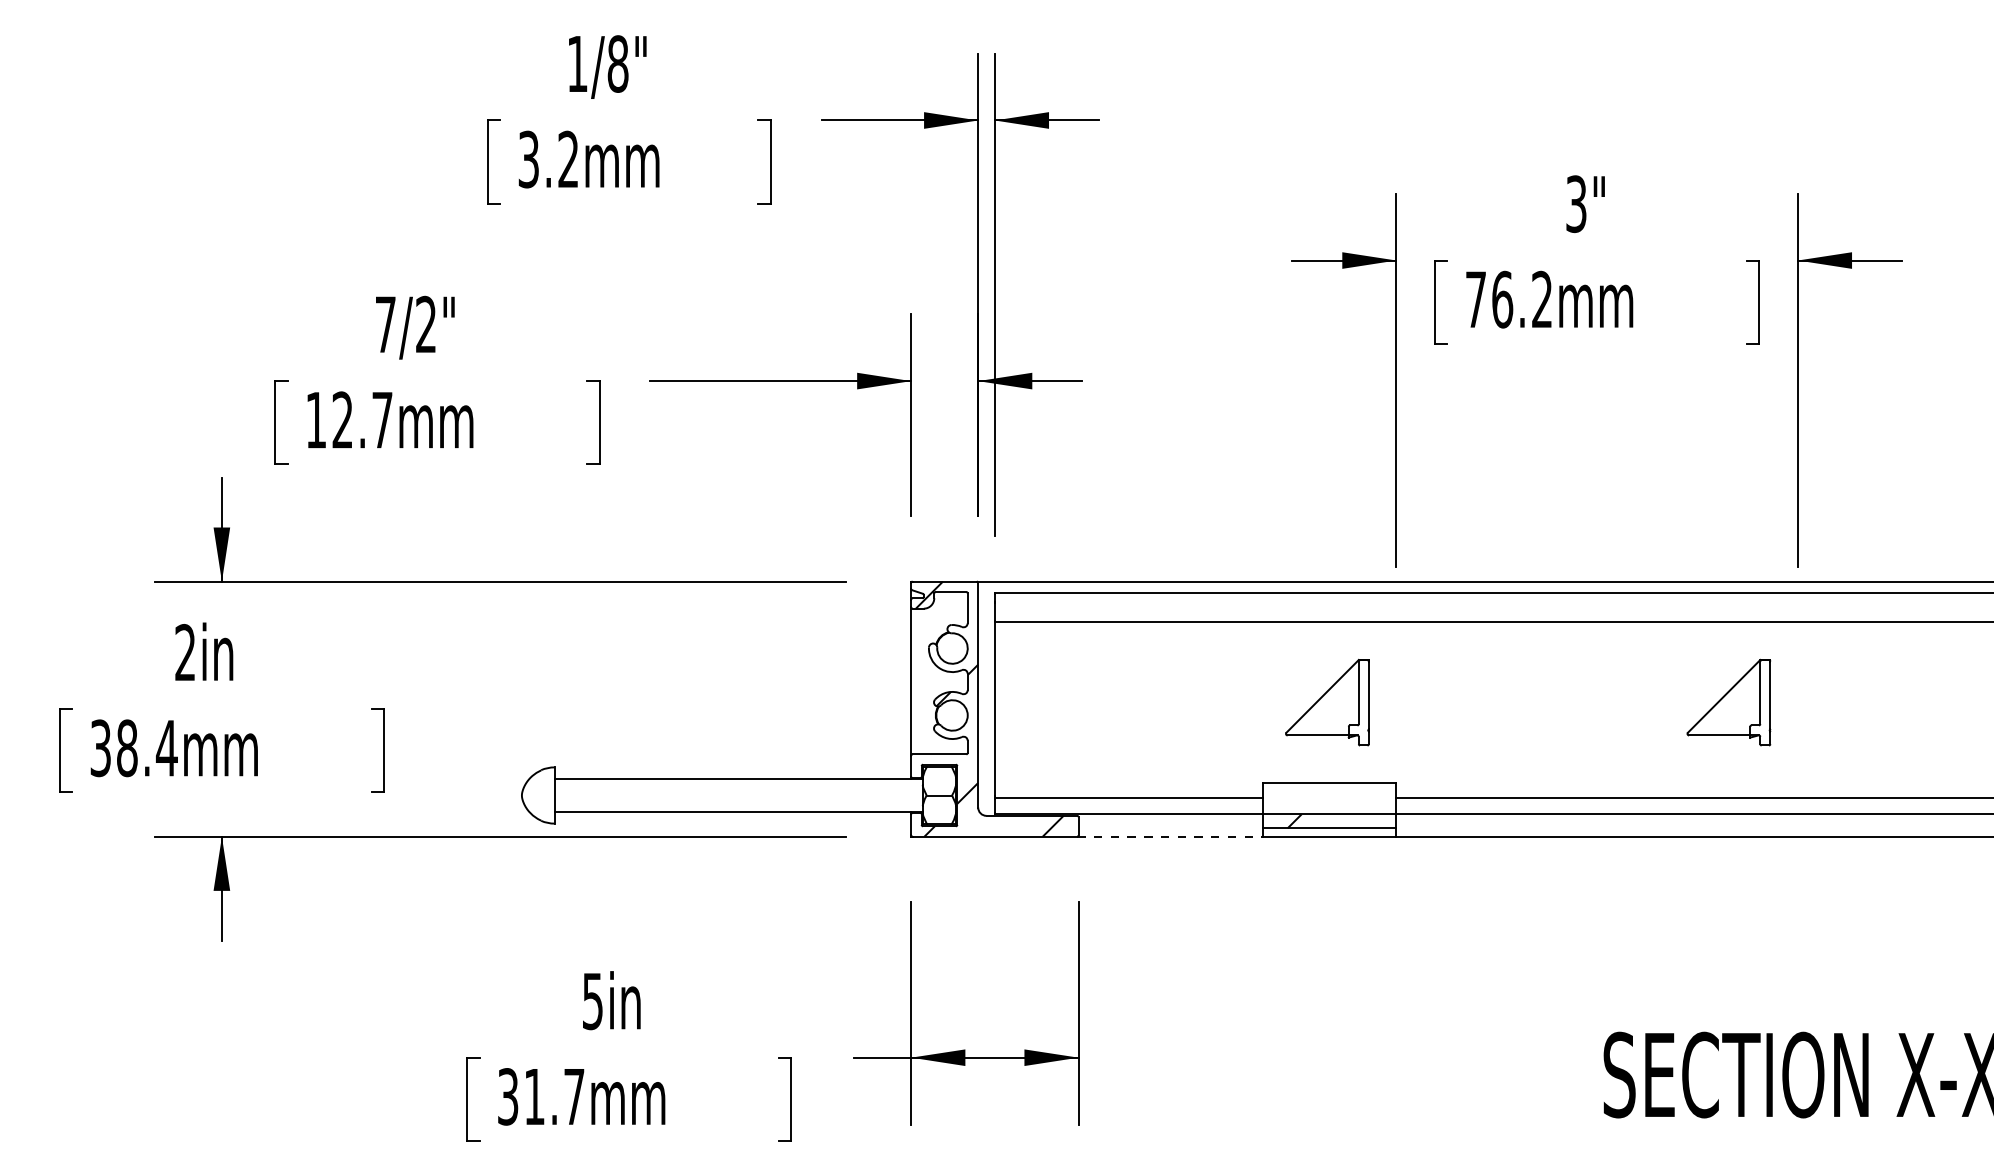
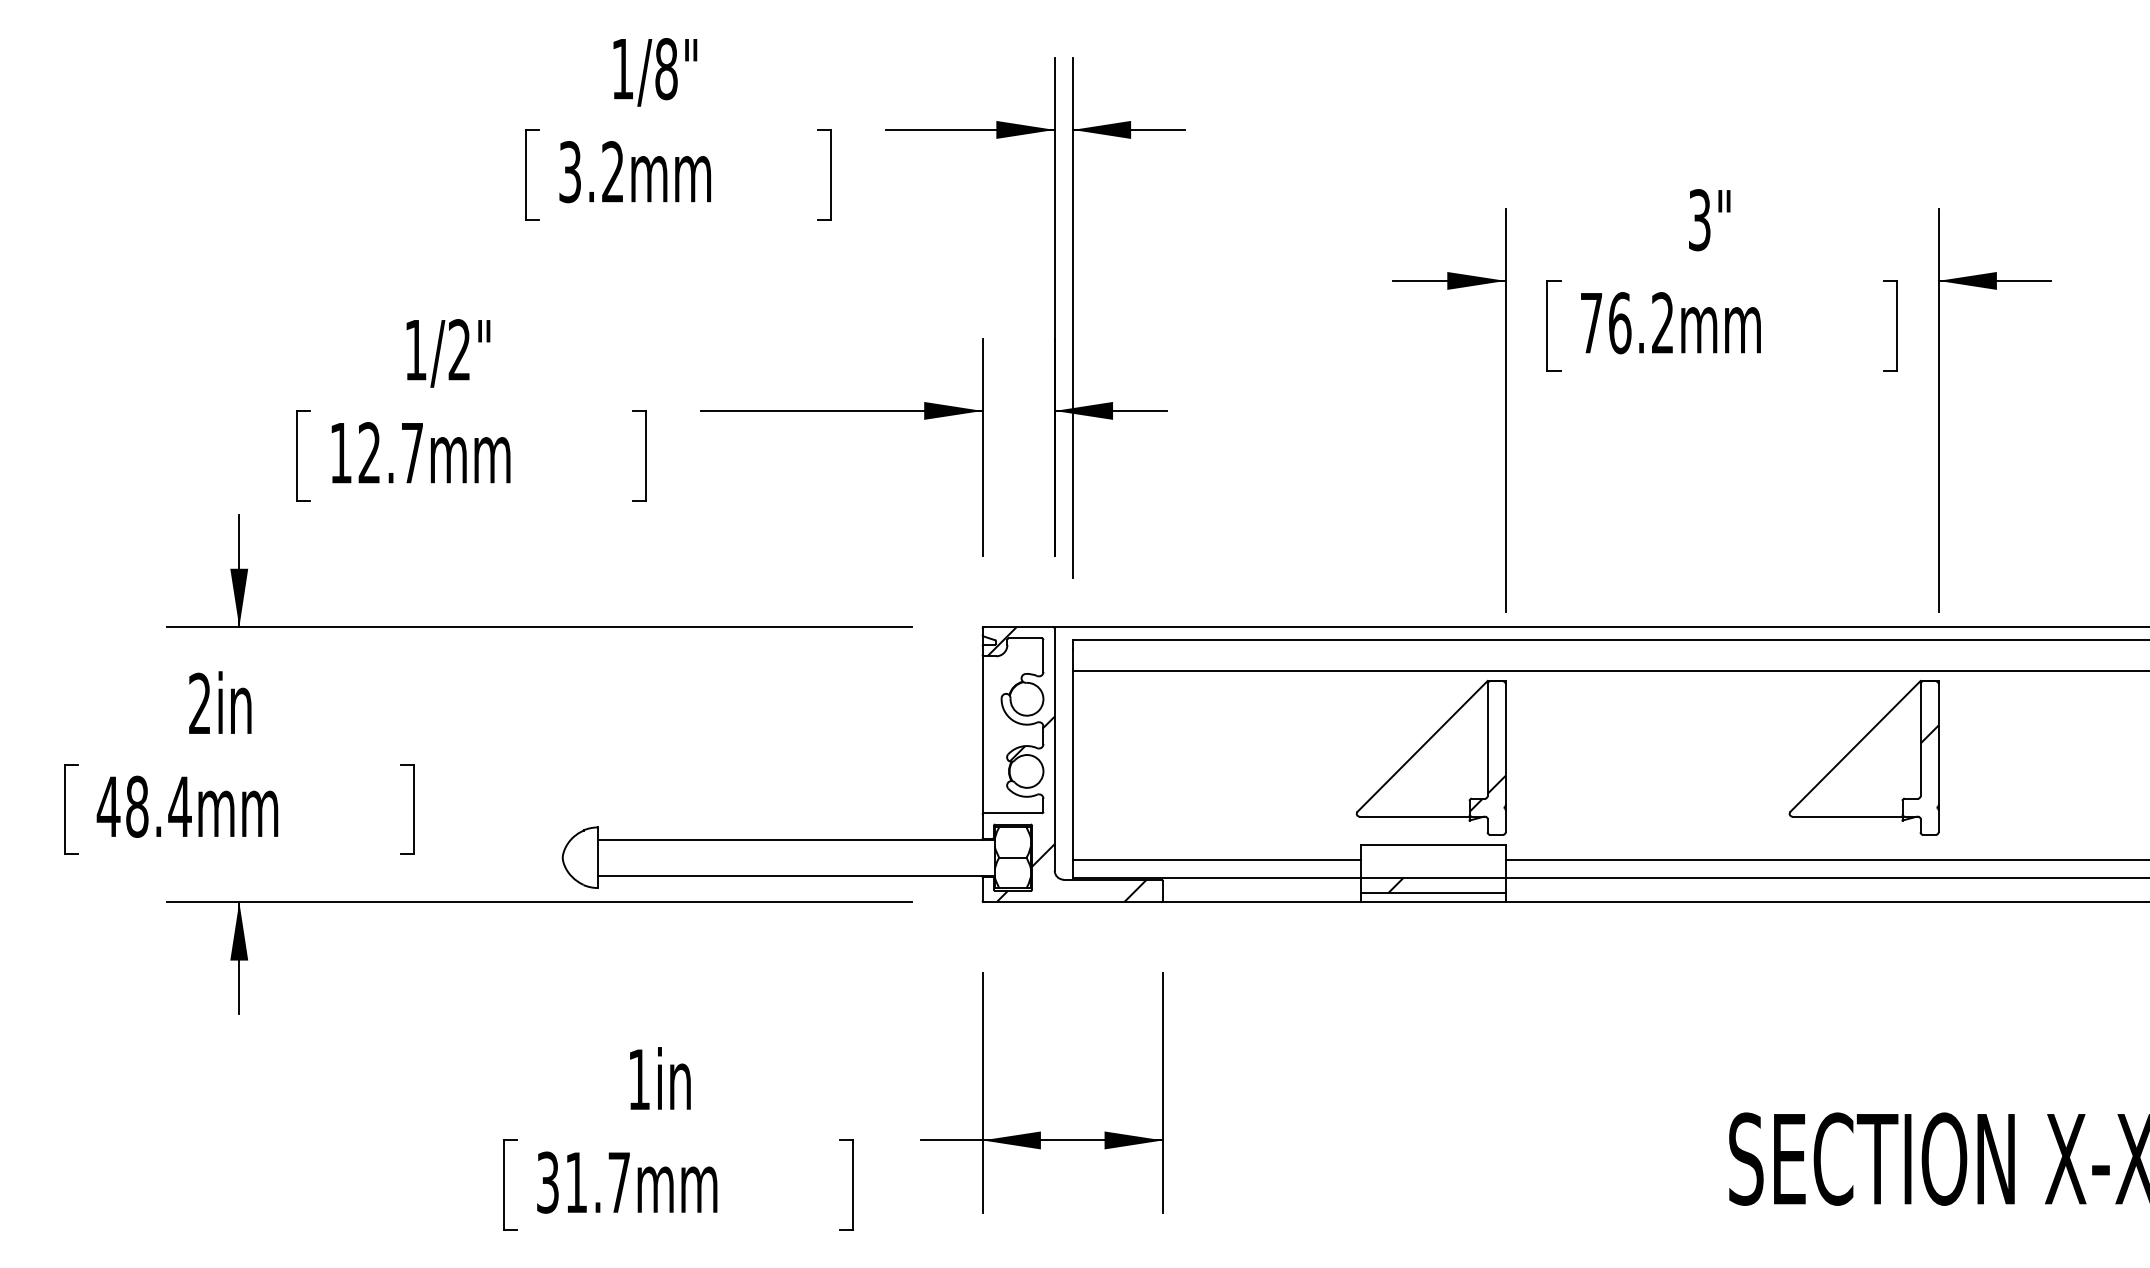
text: (385, 324) -> (415, 349), 7/2" -> 1/2"
part: (1327, 702) -> (1431, 757), size x1.67
part: (1728, 702) -> (1863, 757), size x1.67
text: (100, 748) -> (108, 807), 38.4mm -> 48.4mm
line: (1169, 836) -> (1260, 901), dashed -> solid
text: (592, 1001) -> (638, 1079), 5in -> 1in

